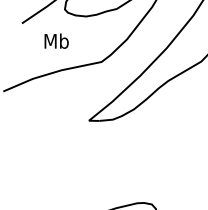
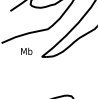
text: (56, 39) -> (26, 50), moved

